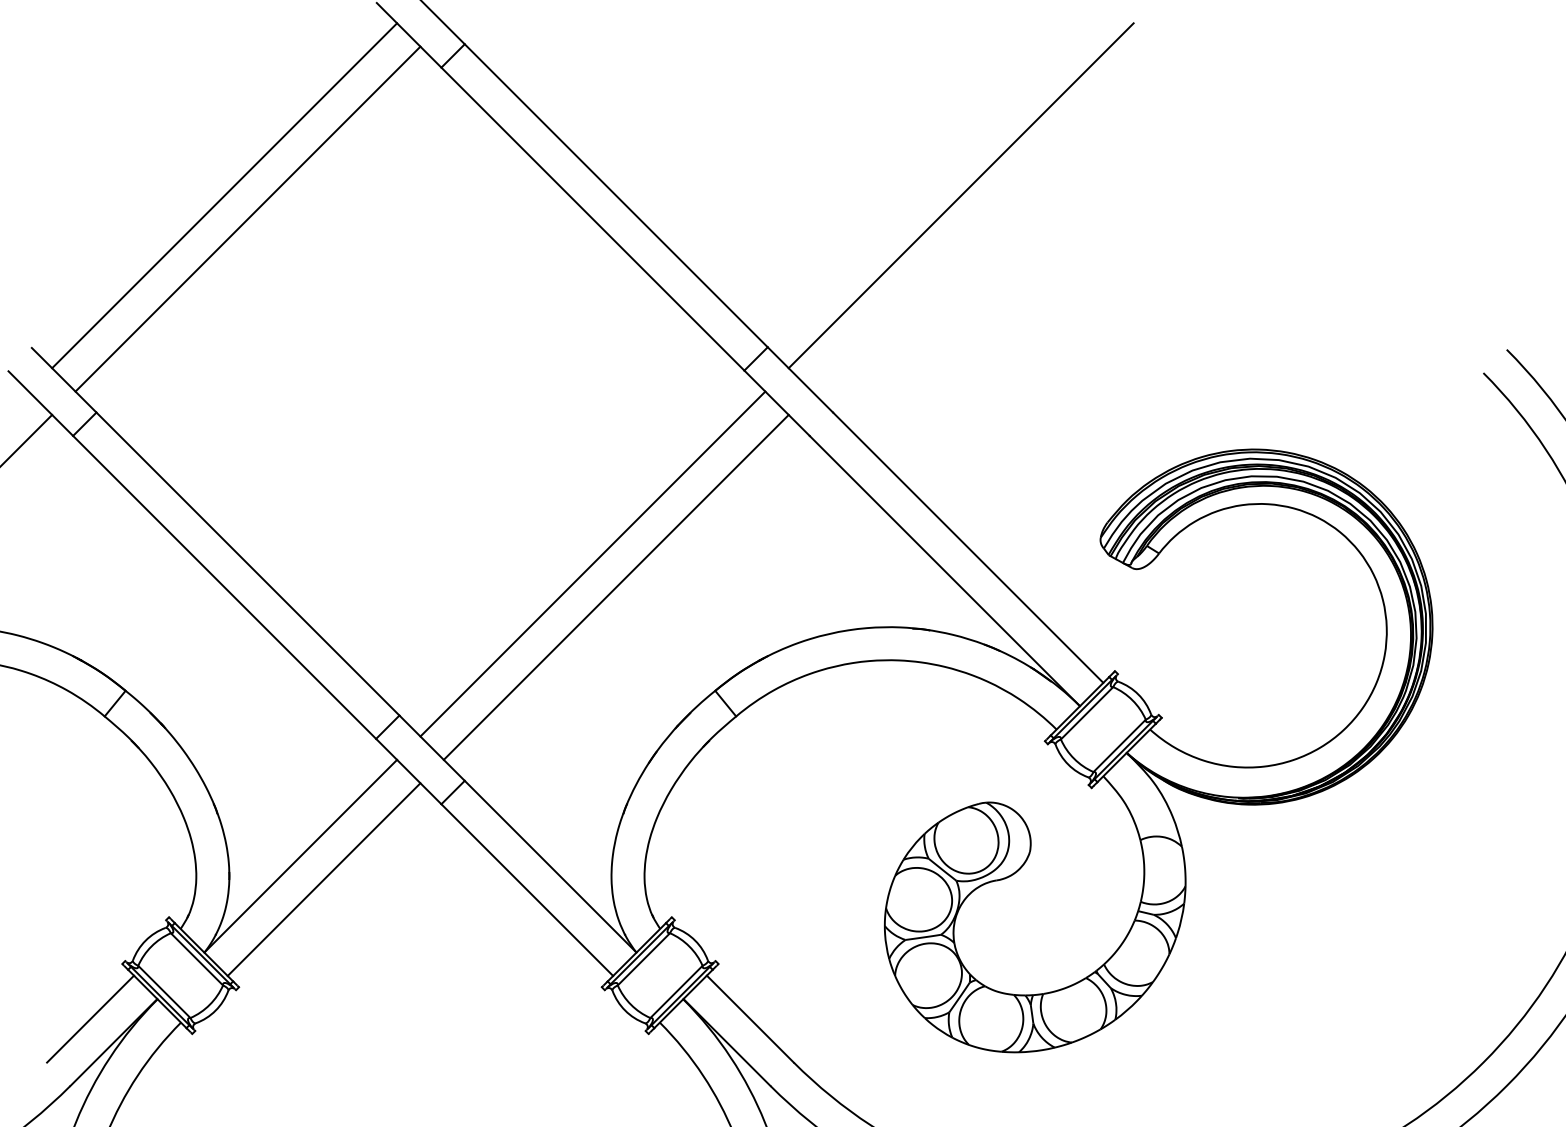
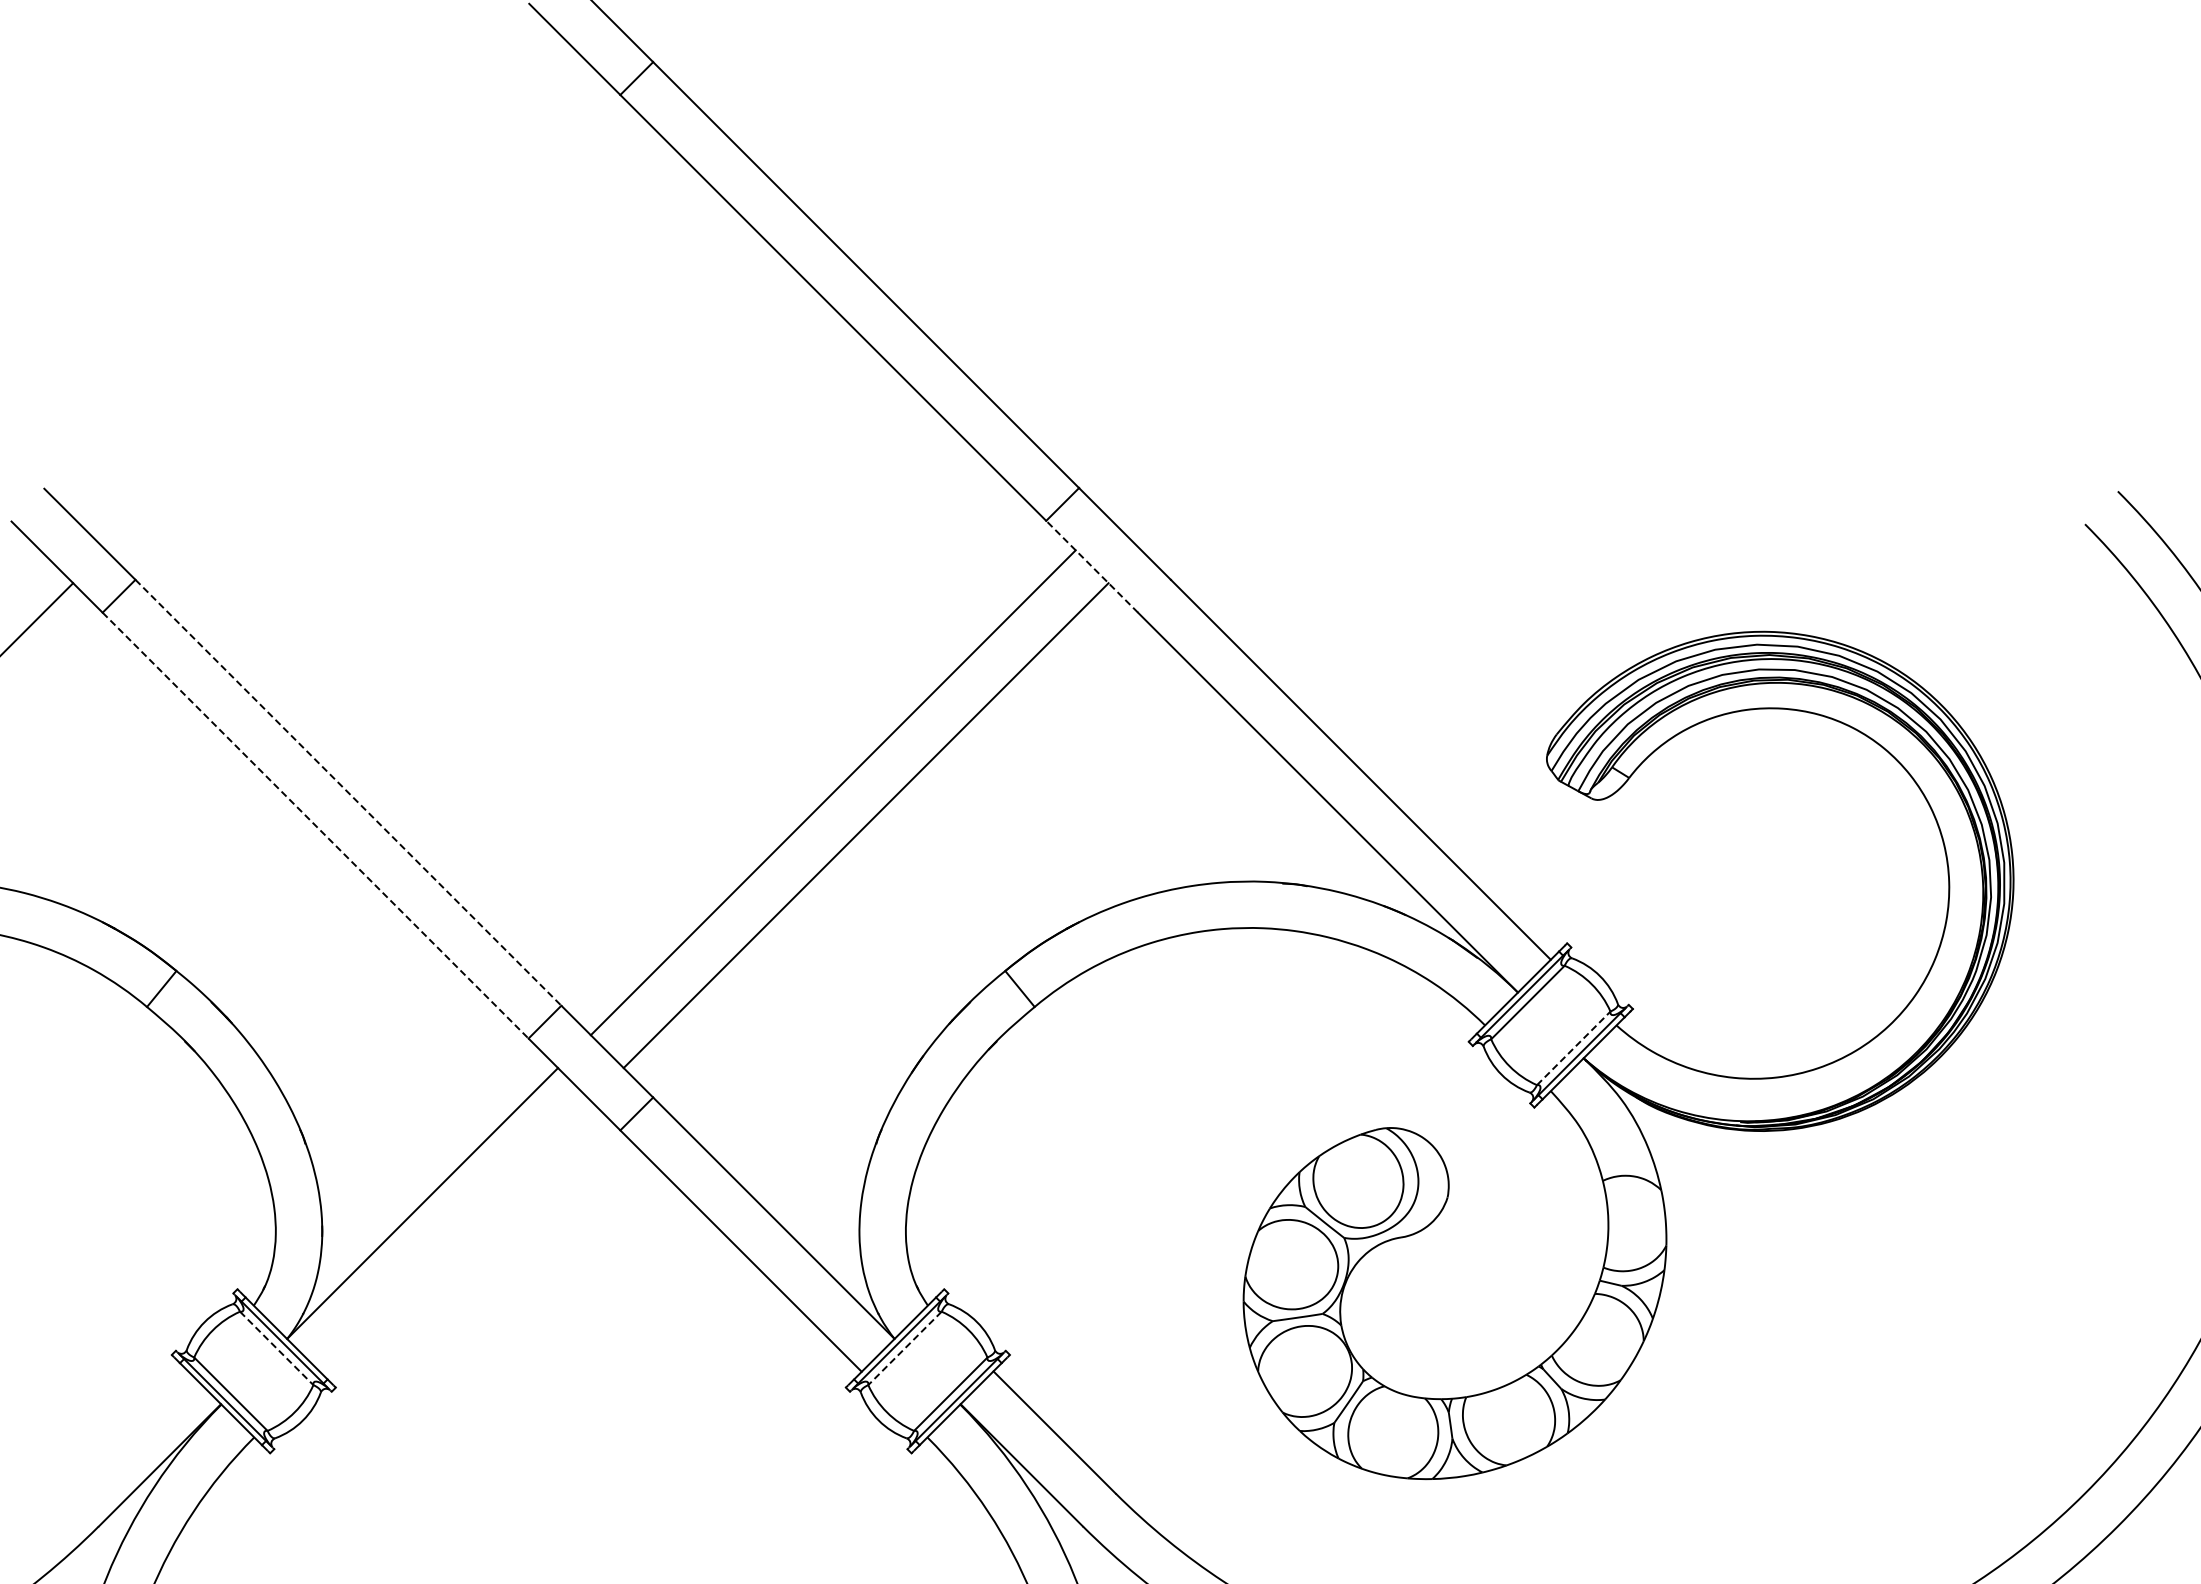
line: (224, 195) -> (315, 274), removed
line: (960, 195) -> (1350, 274), removed
line: (248, 218) -> (348, 307), removed
line: (777, 403) -> (1092, 566), solid -> dashed
line: (248, 564) -> (348, 793), solid -> dashed
line: (224, 587) -> (315, 825), solid -> dashed
line: (1119, 745) -> (1573, 1048), solid -> dashed
line: (323, 879) -> (454, 1235), removed
line: (196, 959) -> (276, 1348), solid -> dashed
line: (644, 959) -> (905, 1348), solid -> dashed
line: (90, 1019) -> (127, 1432), removed

